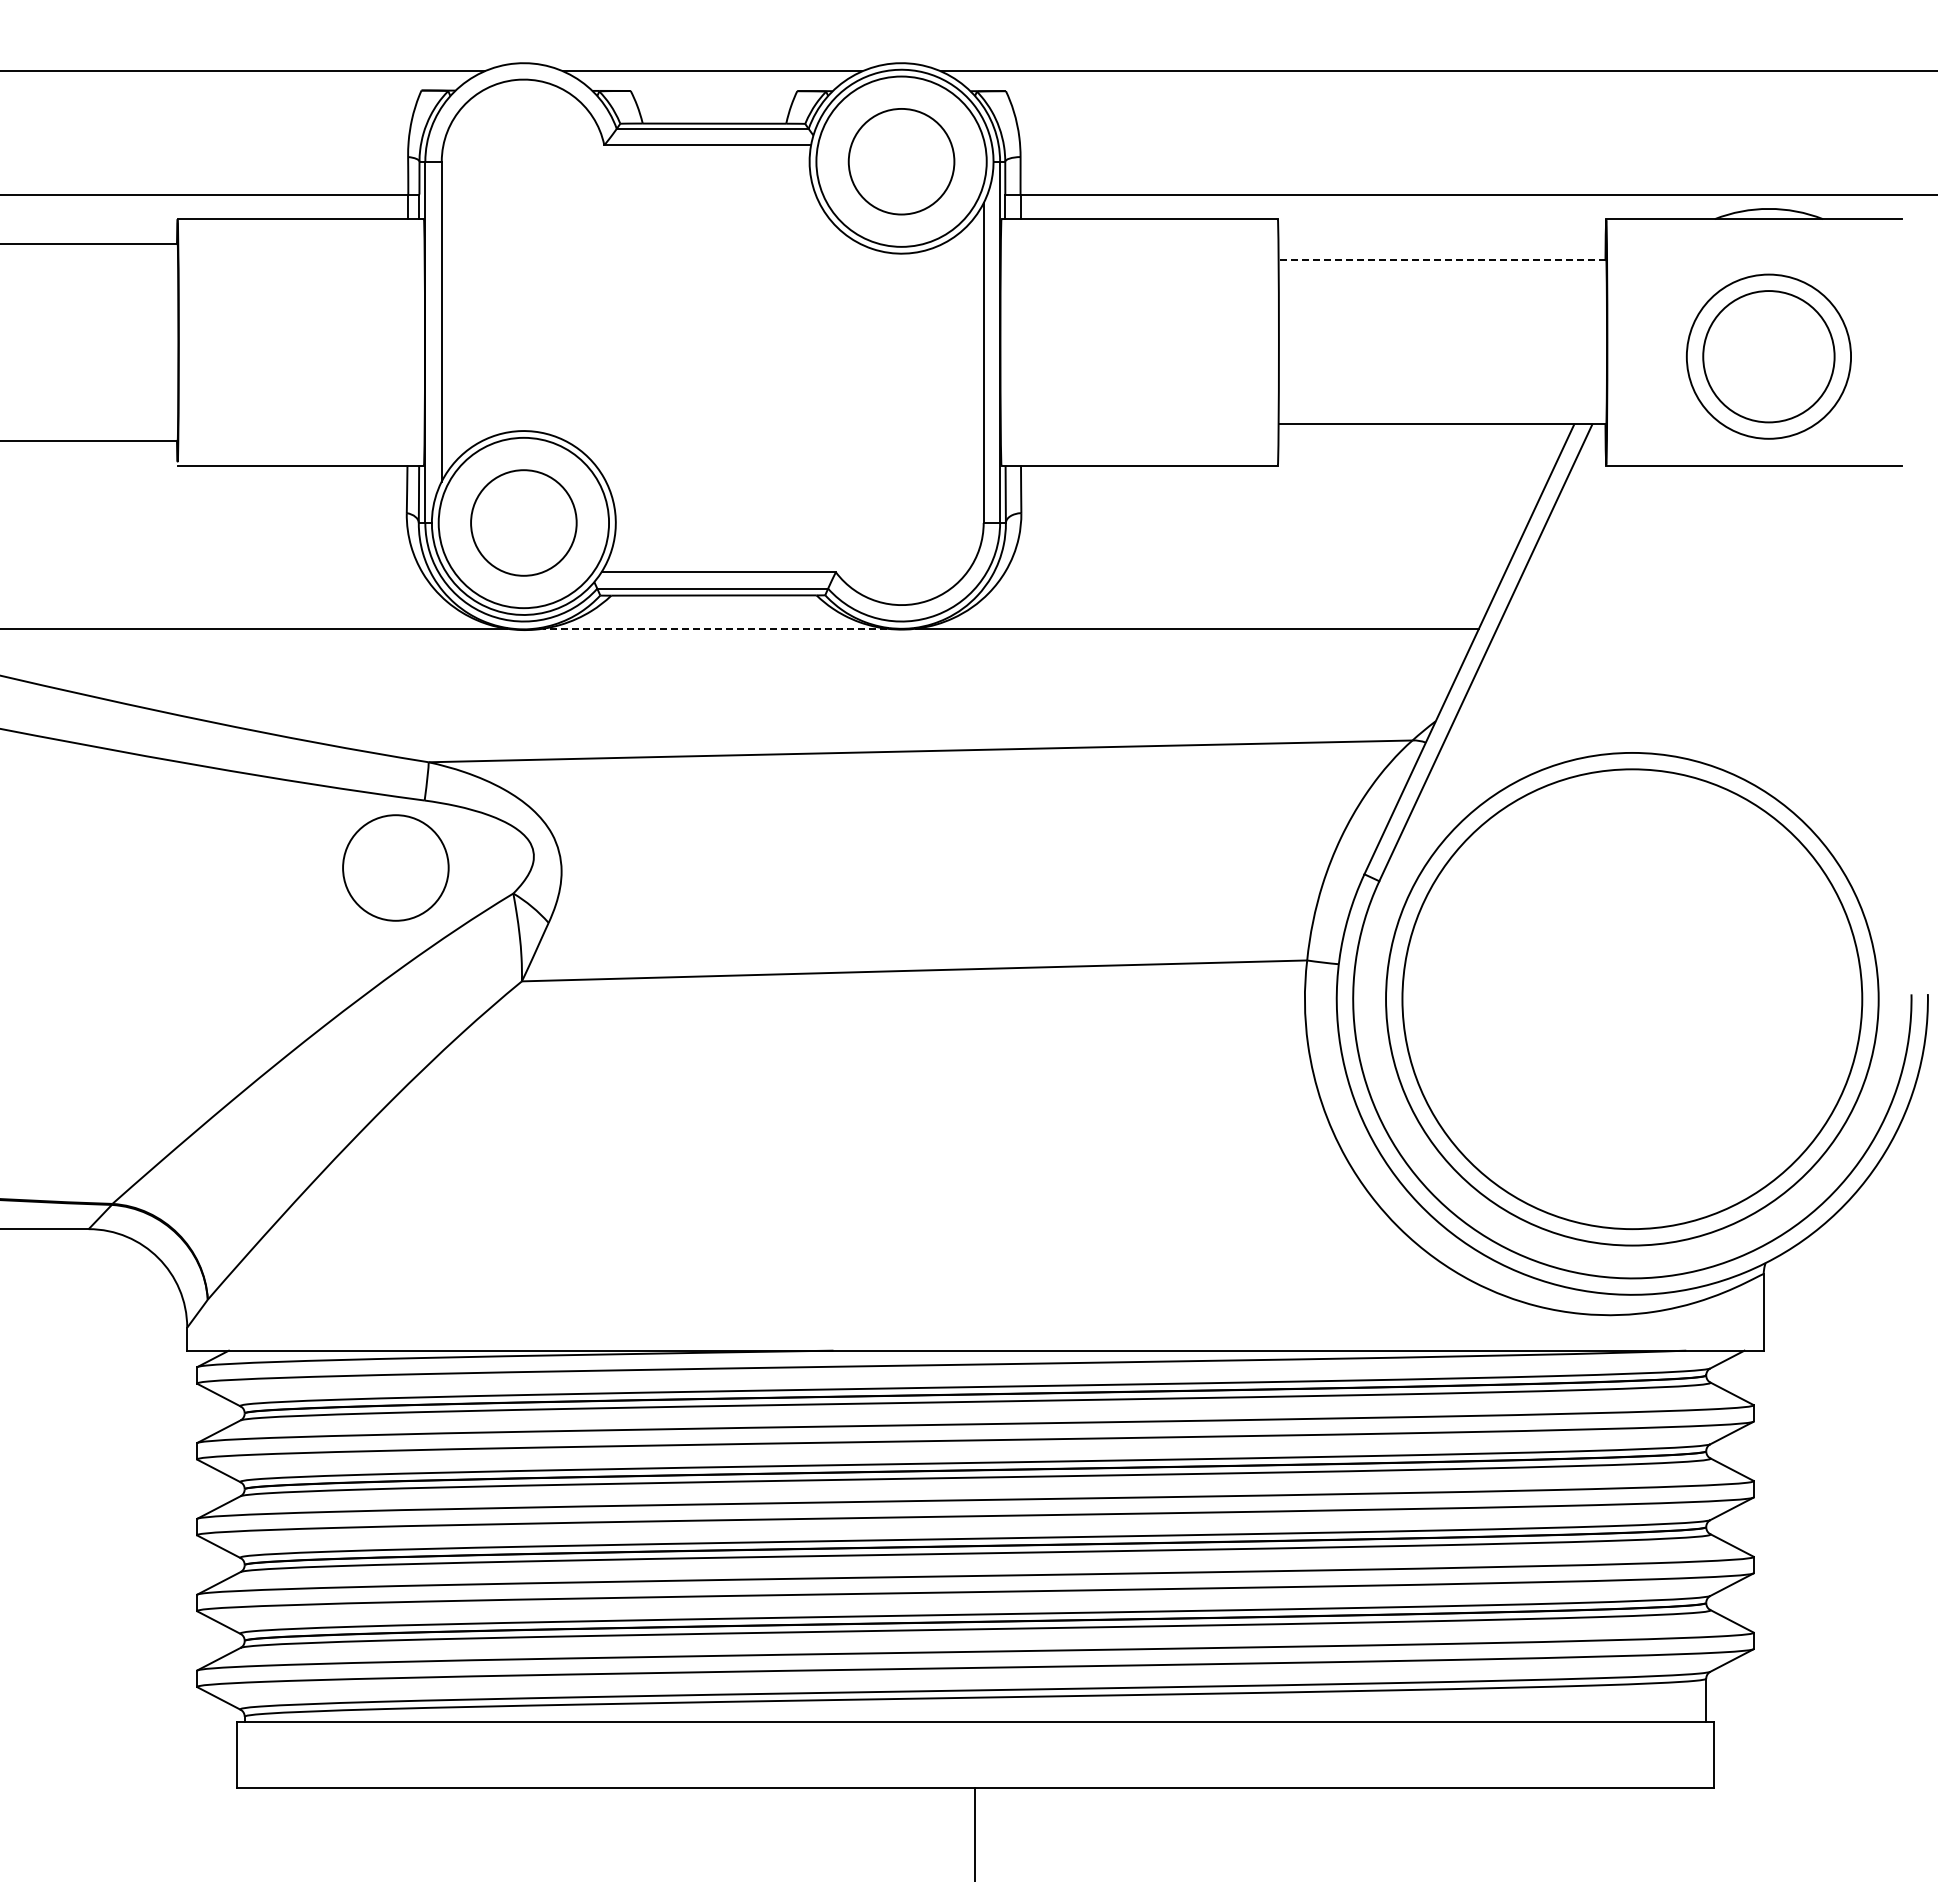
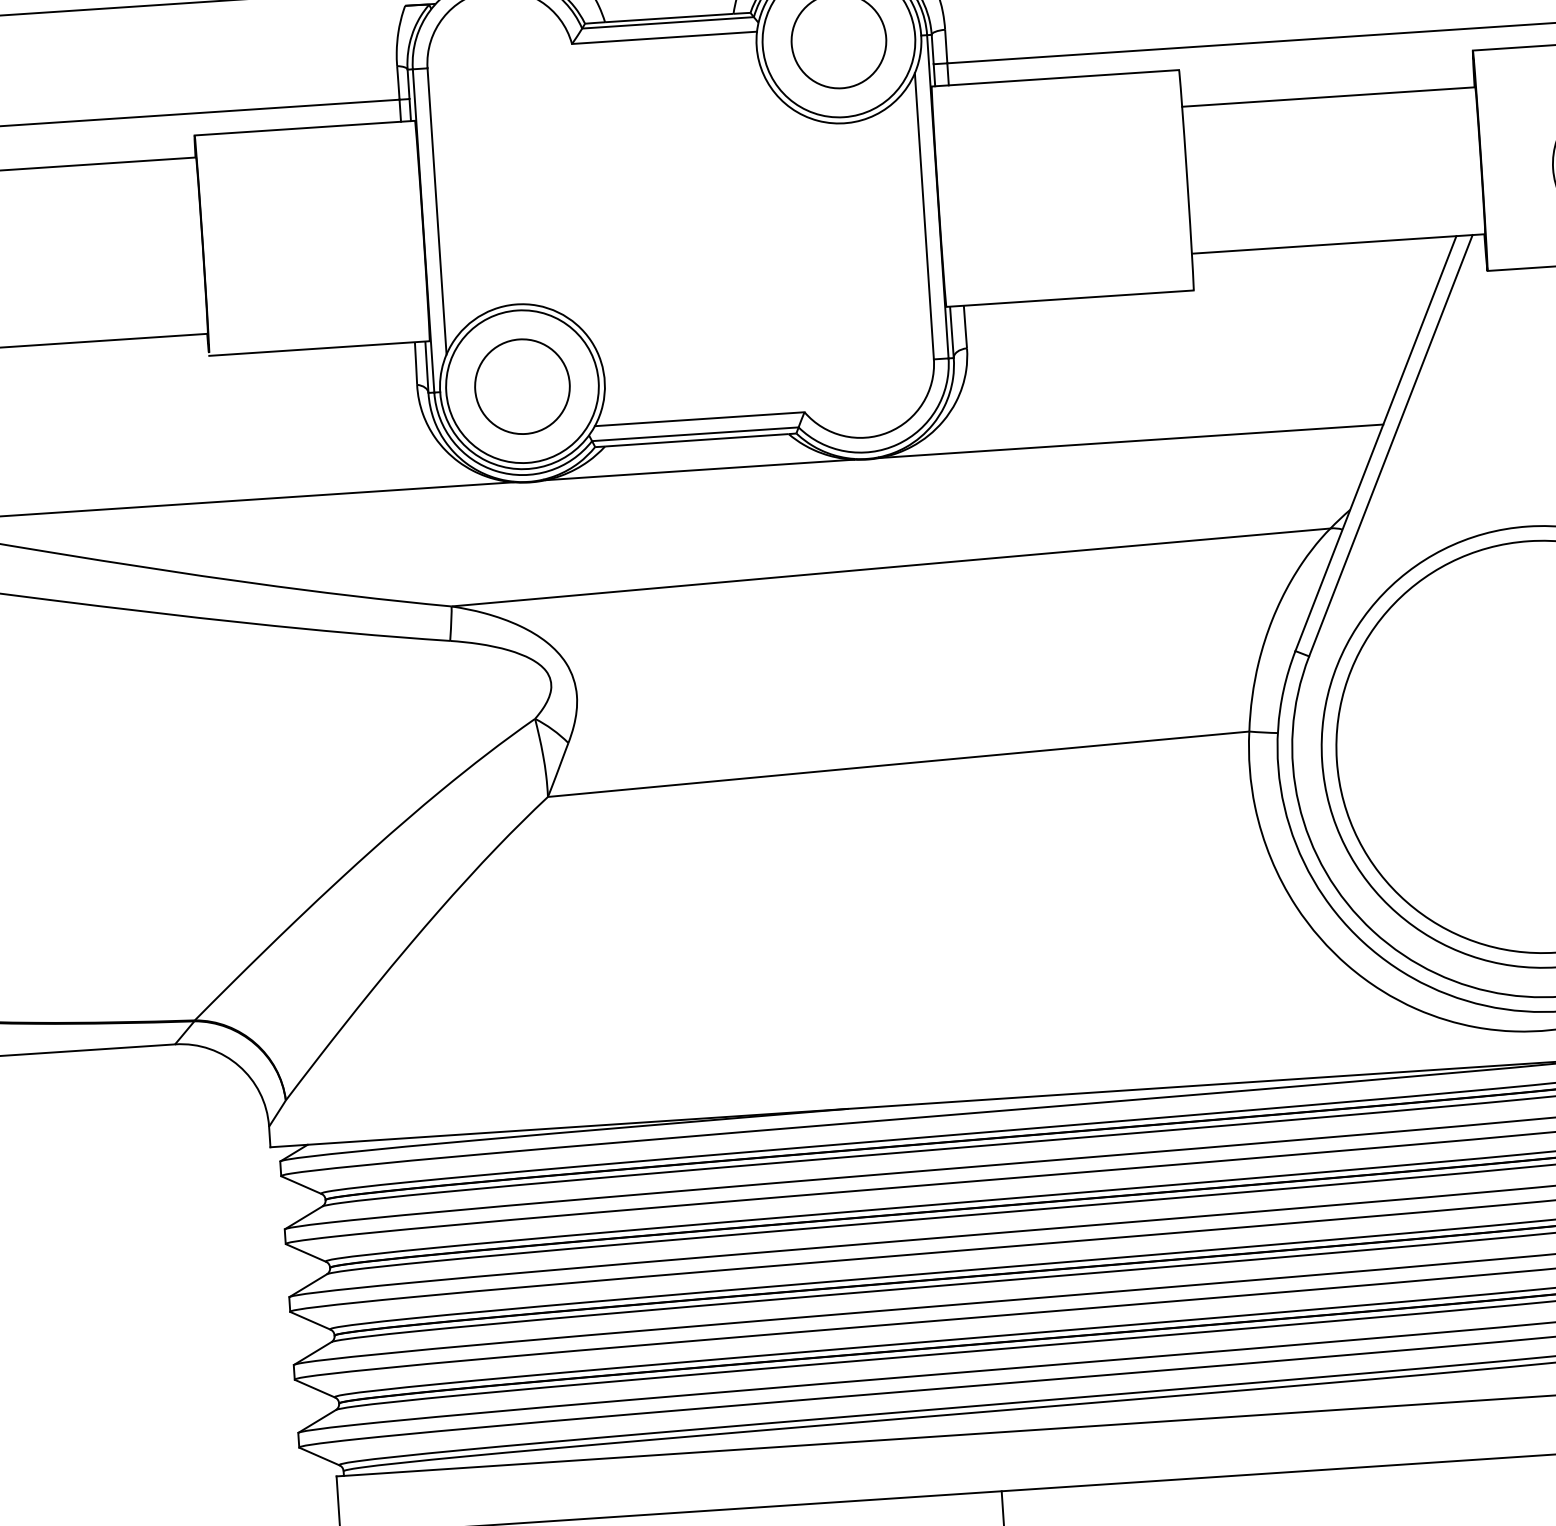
line: (1442, 260) -> (1328, 97), dashed -> solid
line: (714, 628) -> (699, 469), dashed -> solid
circle: (395, 867) -> (428, 702), removed

